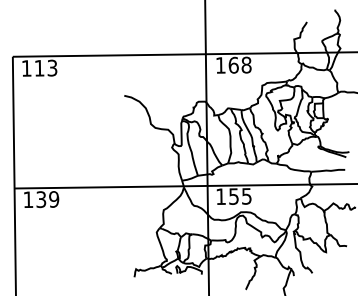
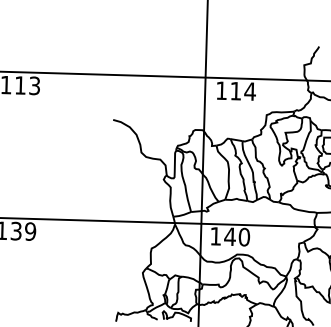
text: (239, 64) -> (242, 90), 168 -> 114
text: (239, 196) -> (236, 236), 155 -> 140

